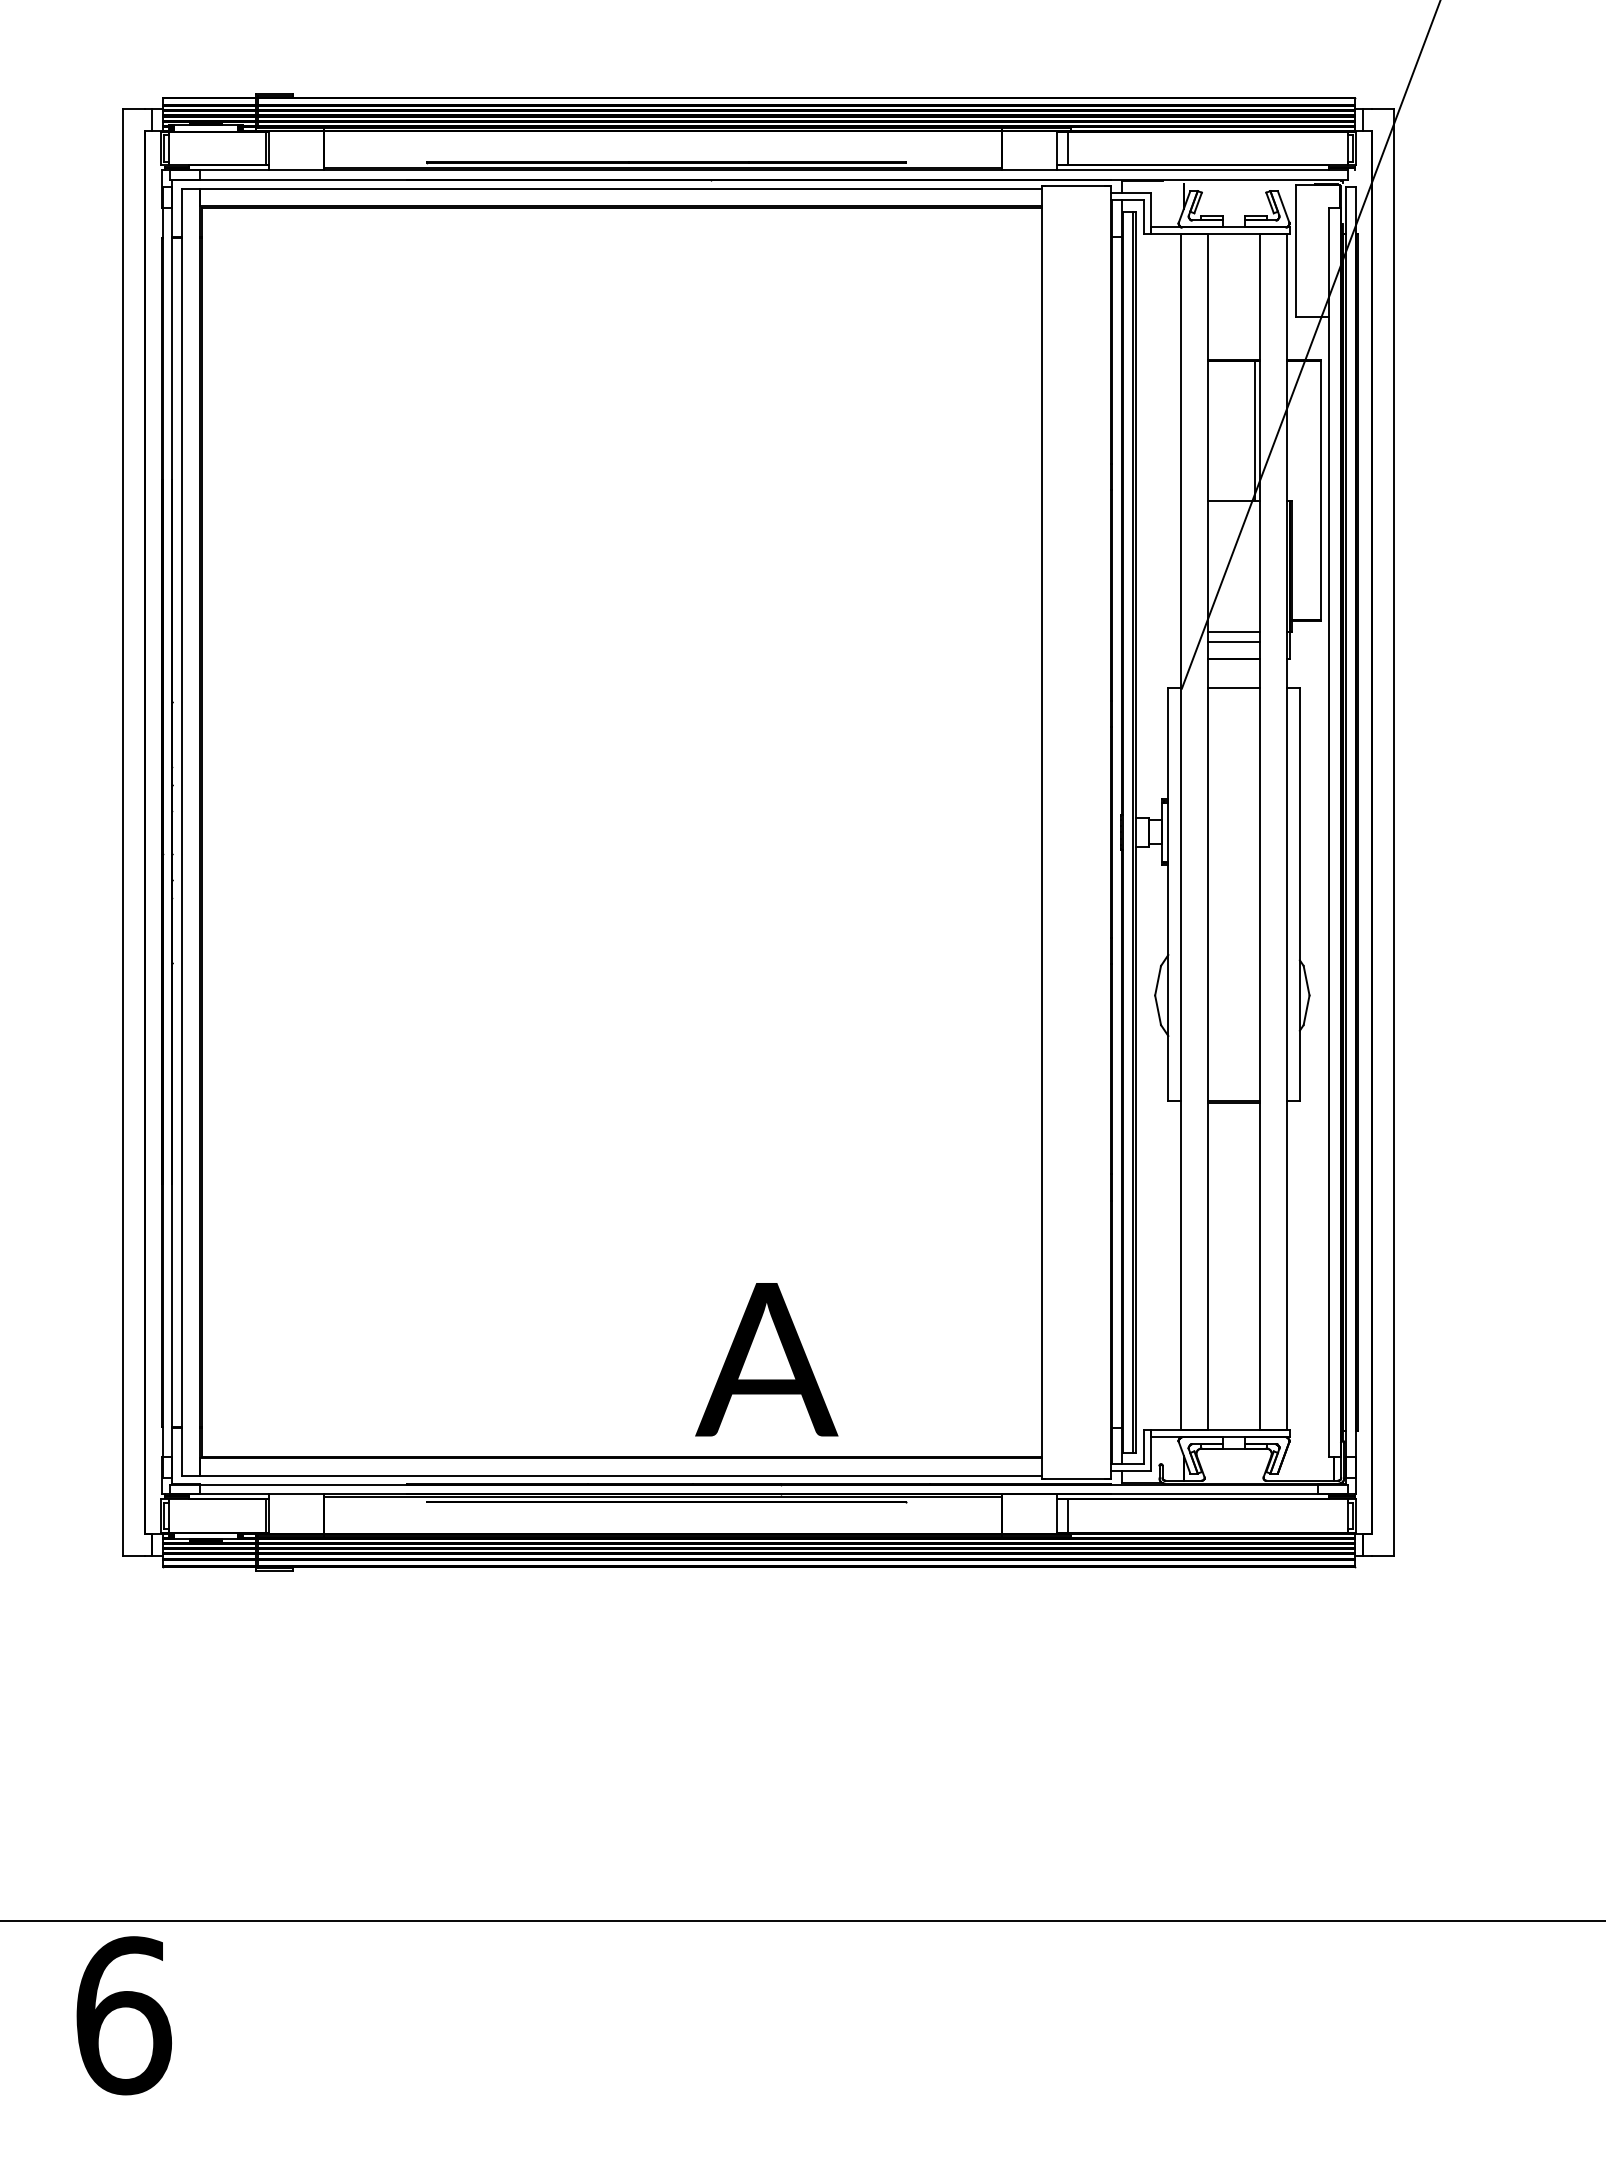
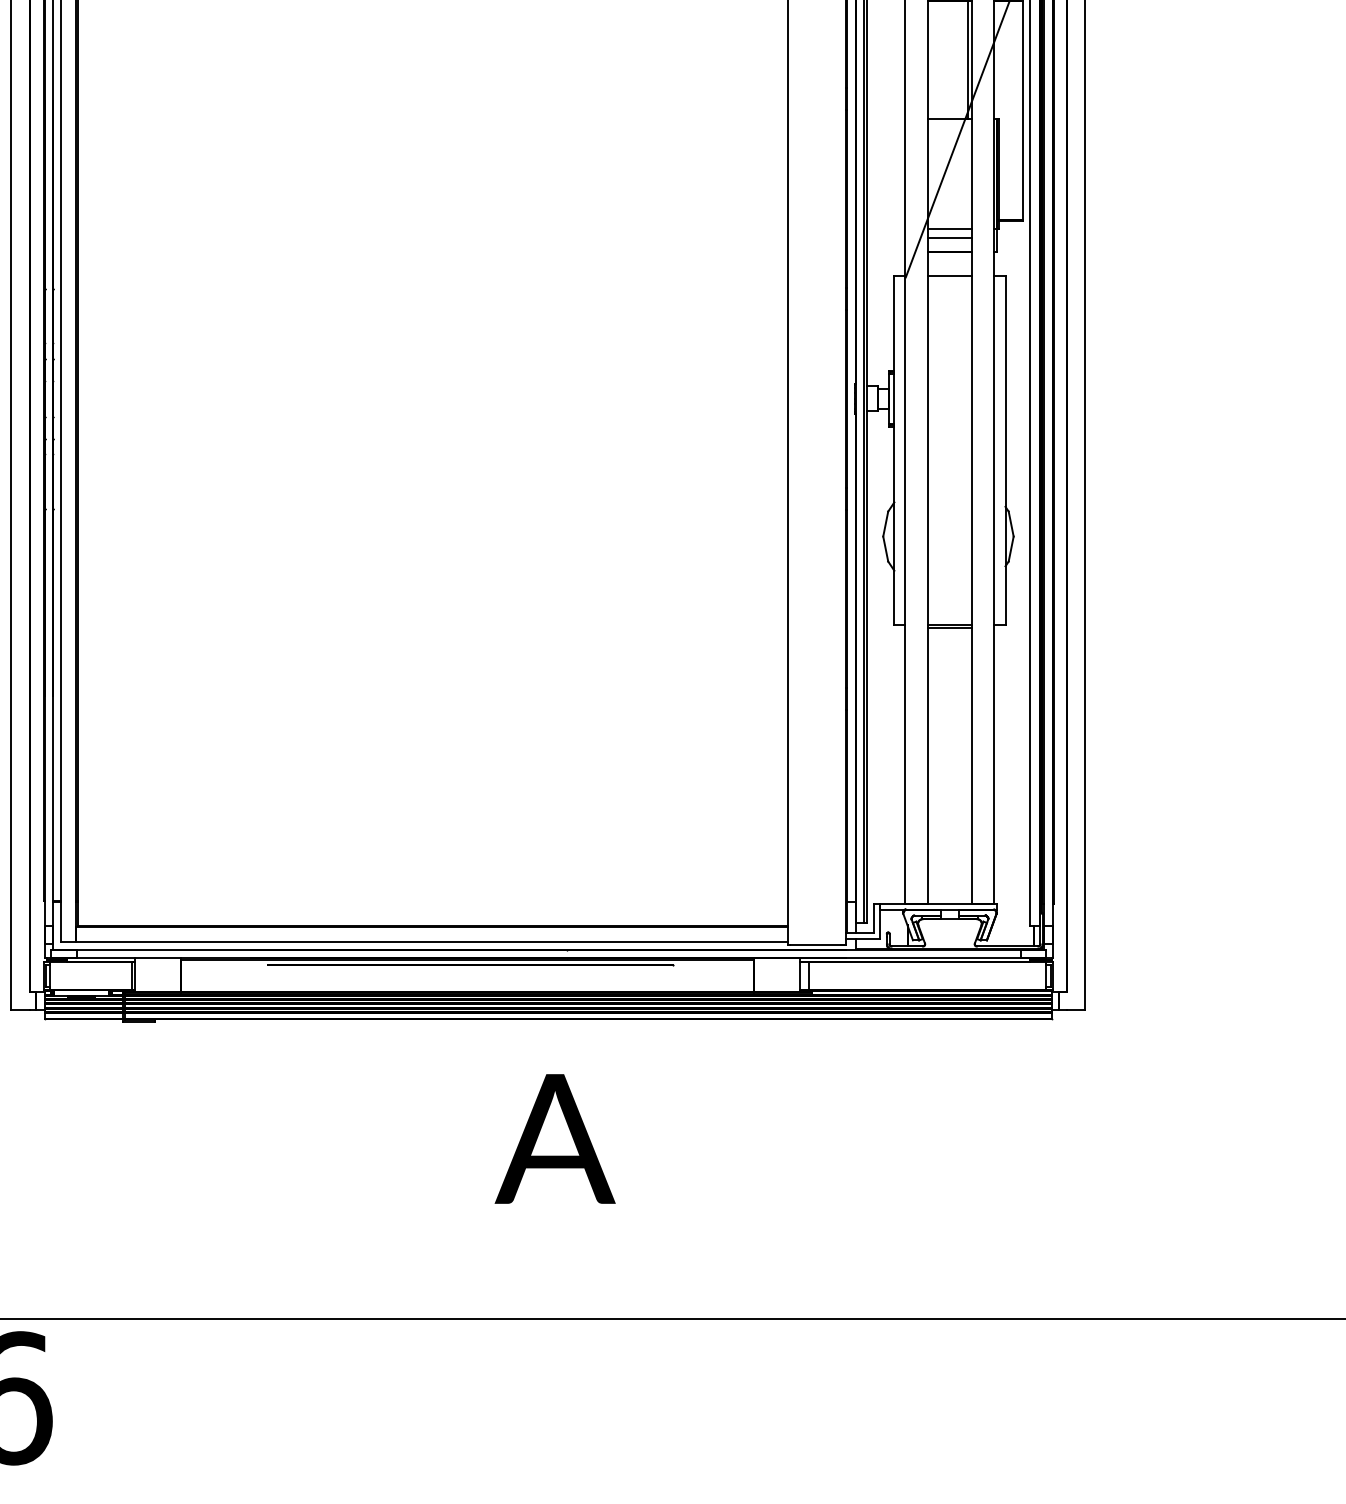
text: (766, 1359) -> (554, 1138), moved

